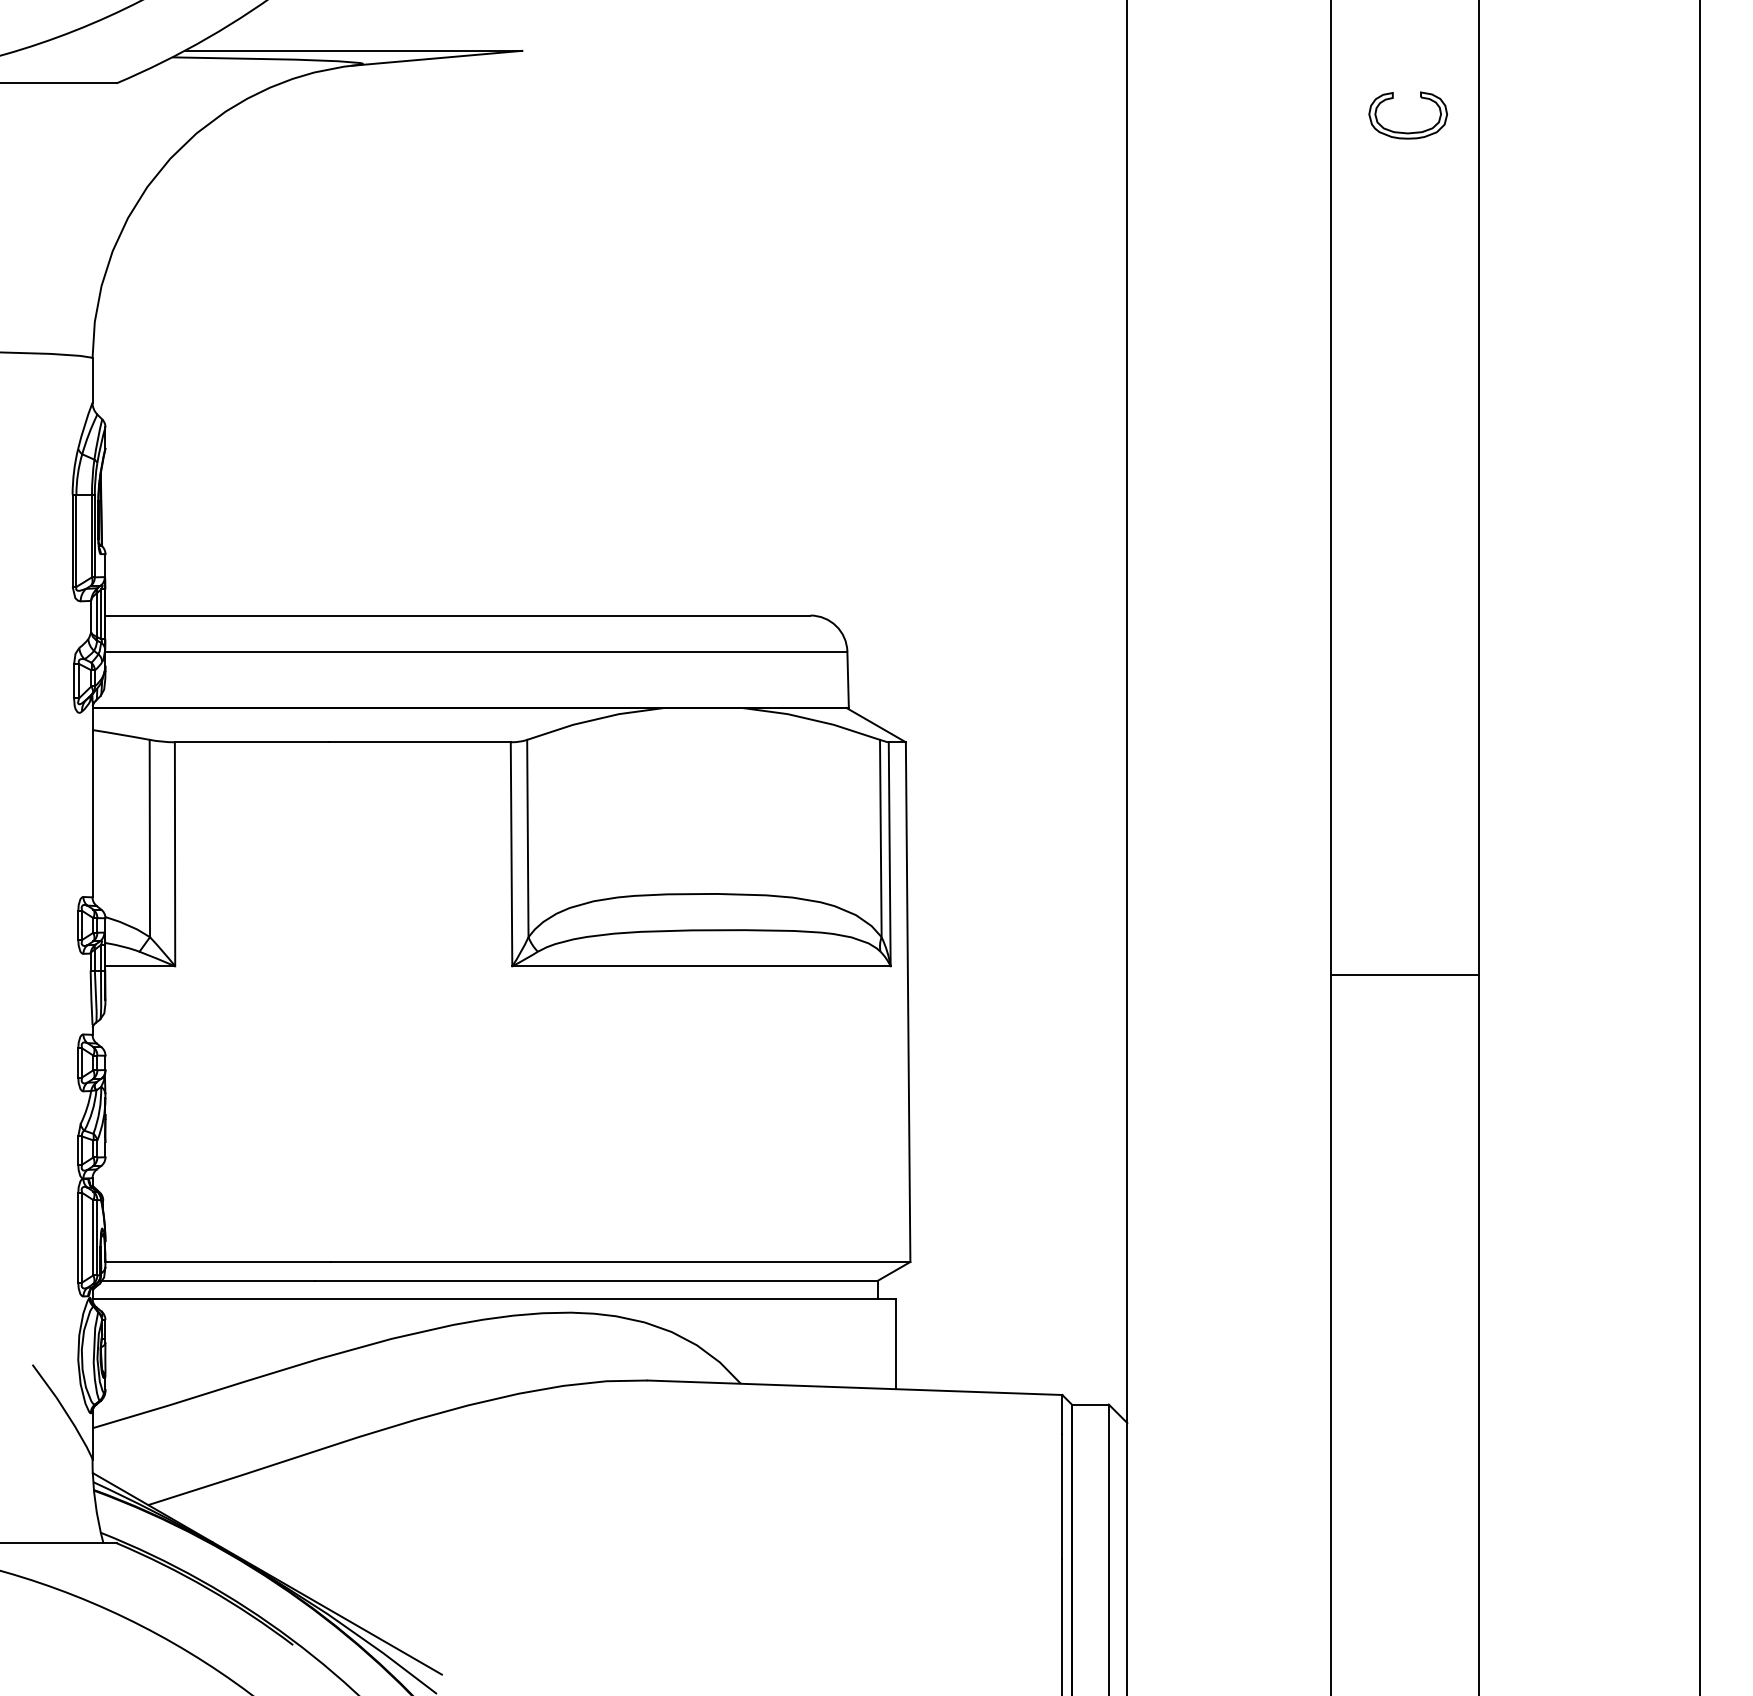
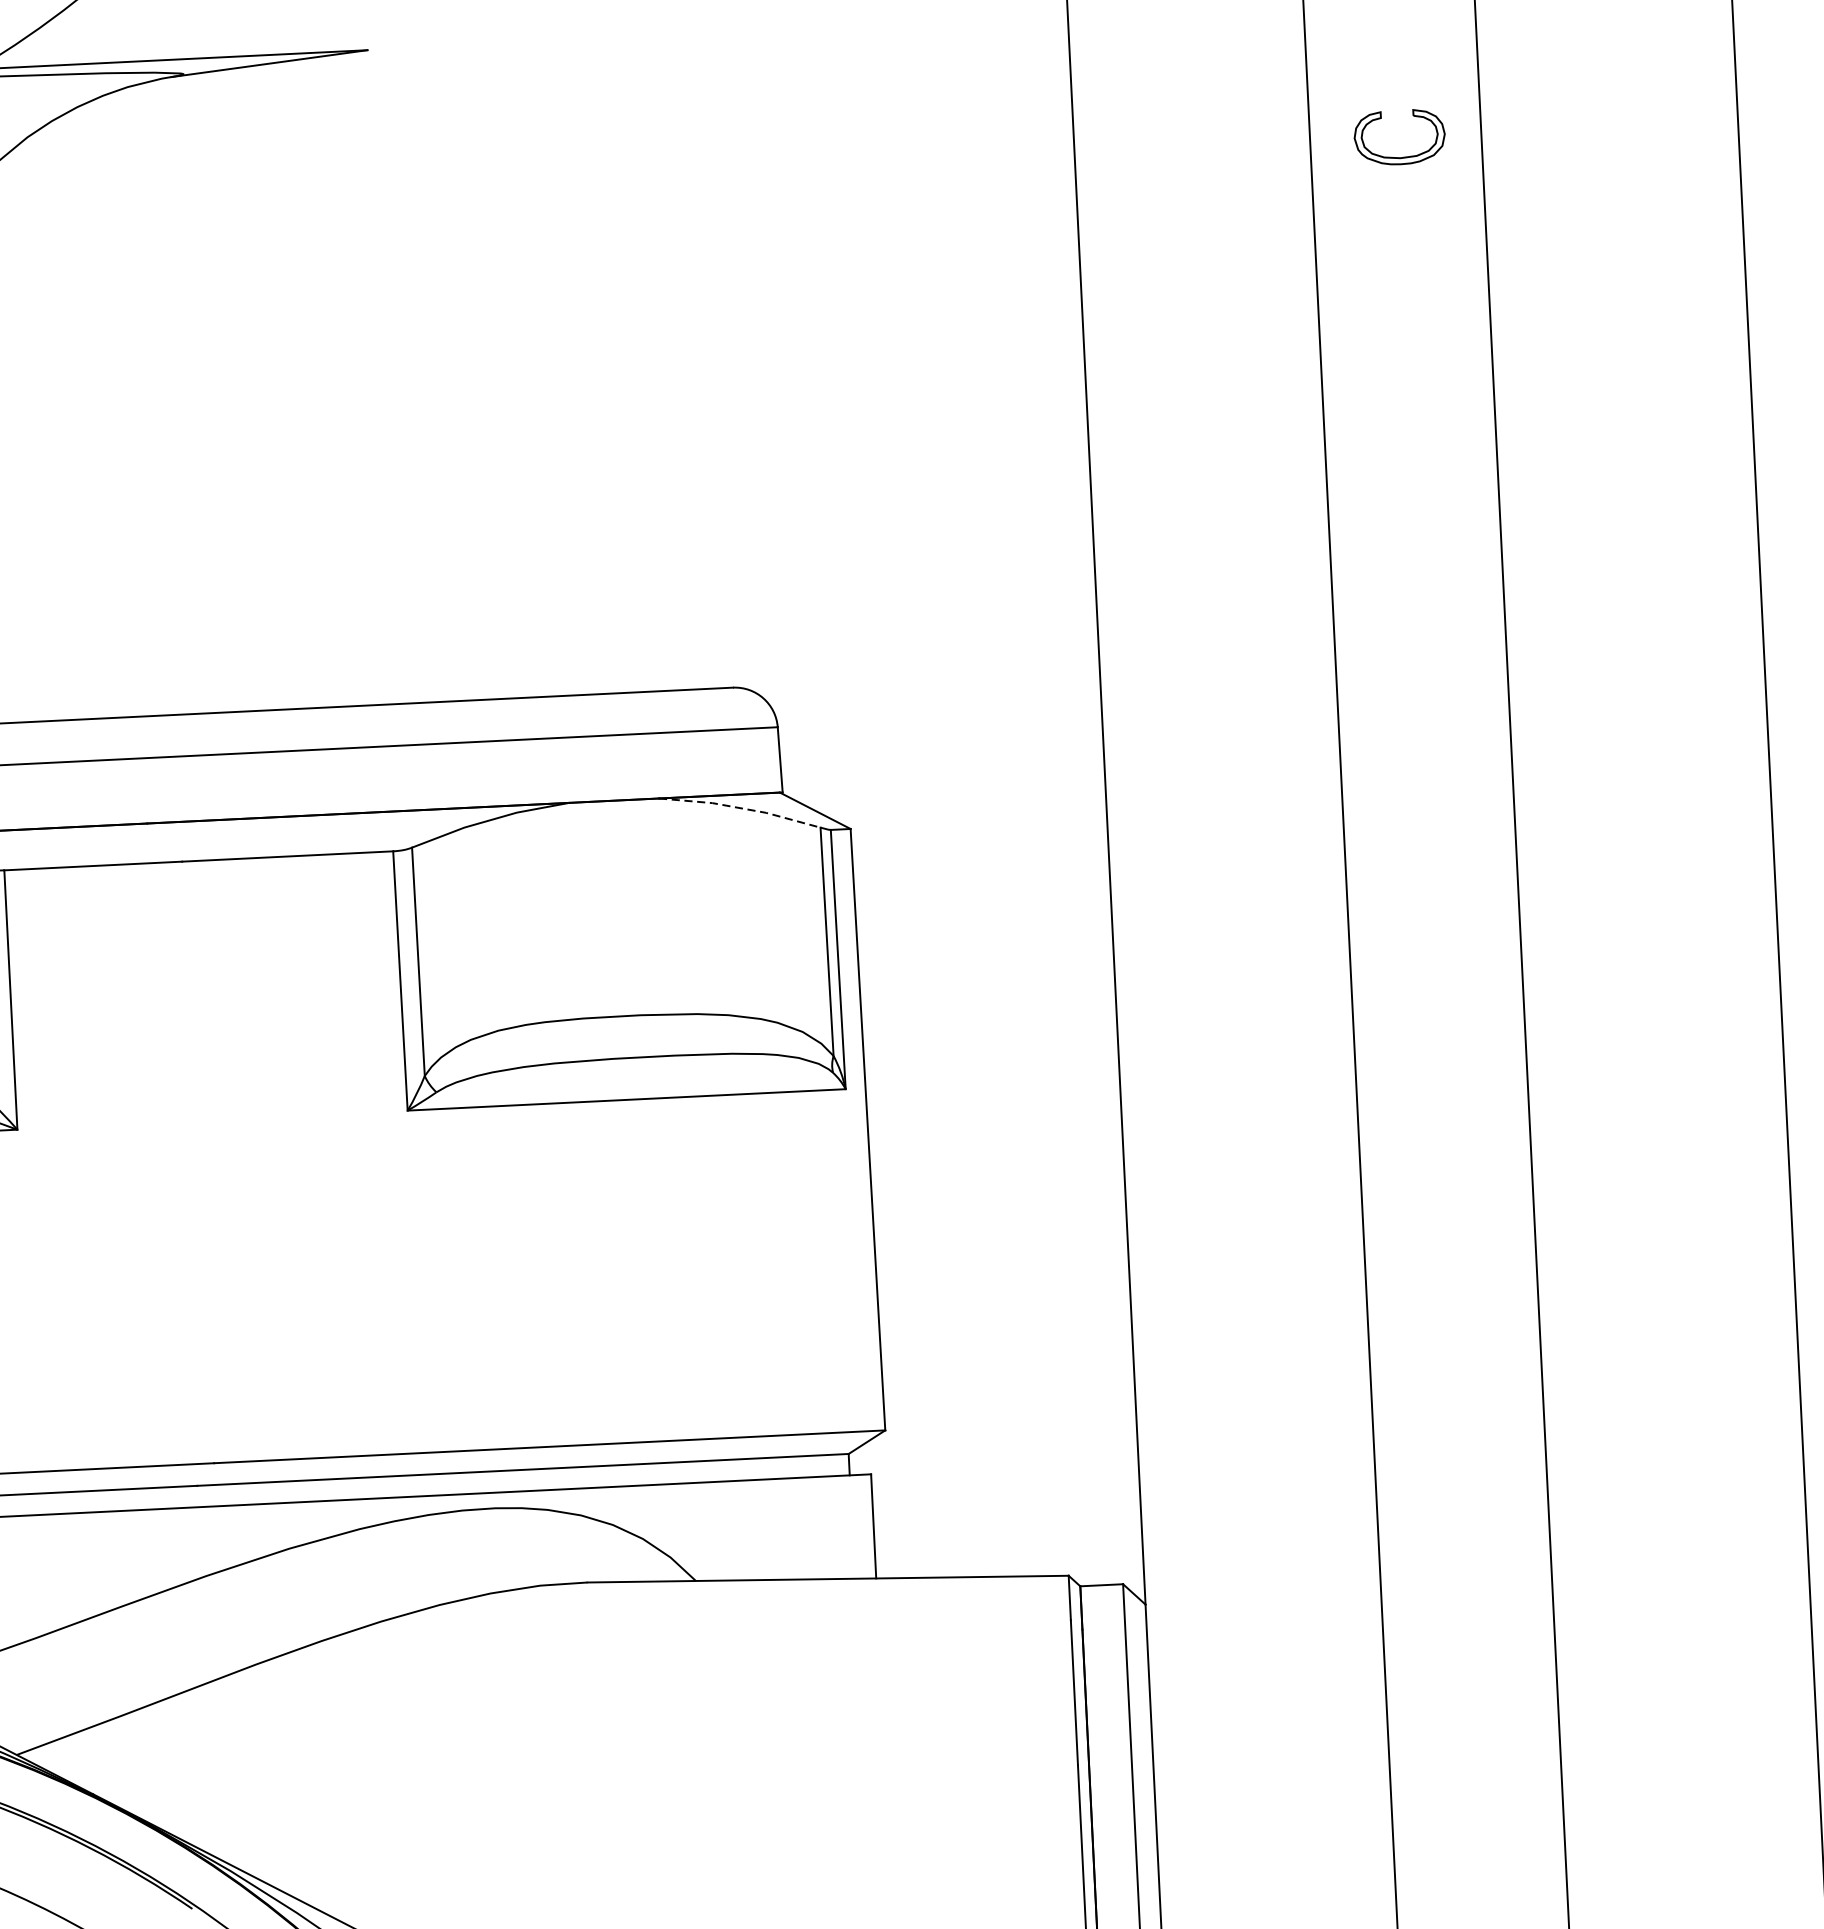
part: (1408, 132) -> (1401, 157), moved
line: (811, 719) -> (740, 807), solid -> dashed
line: (1404, 974) -> (1441, 1069), removed

